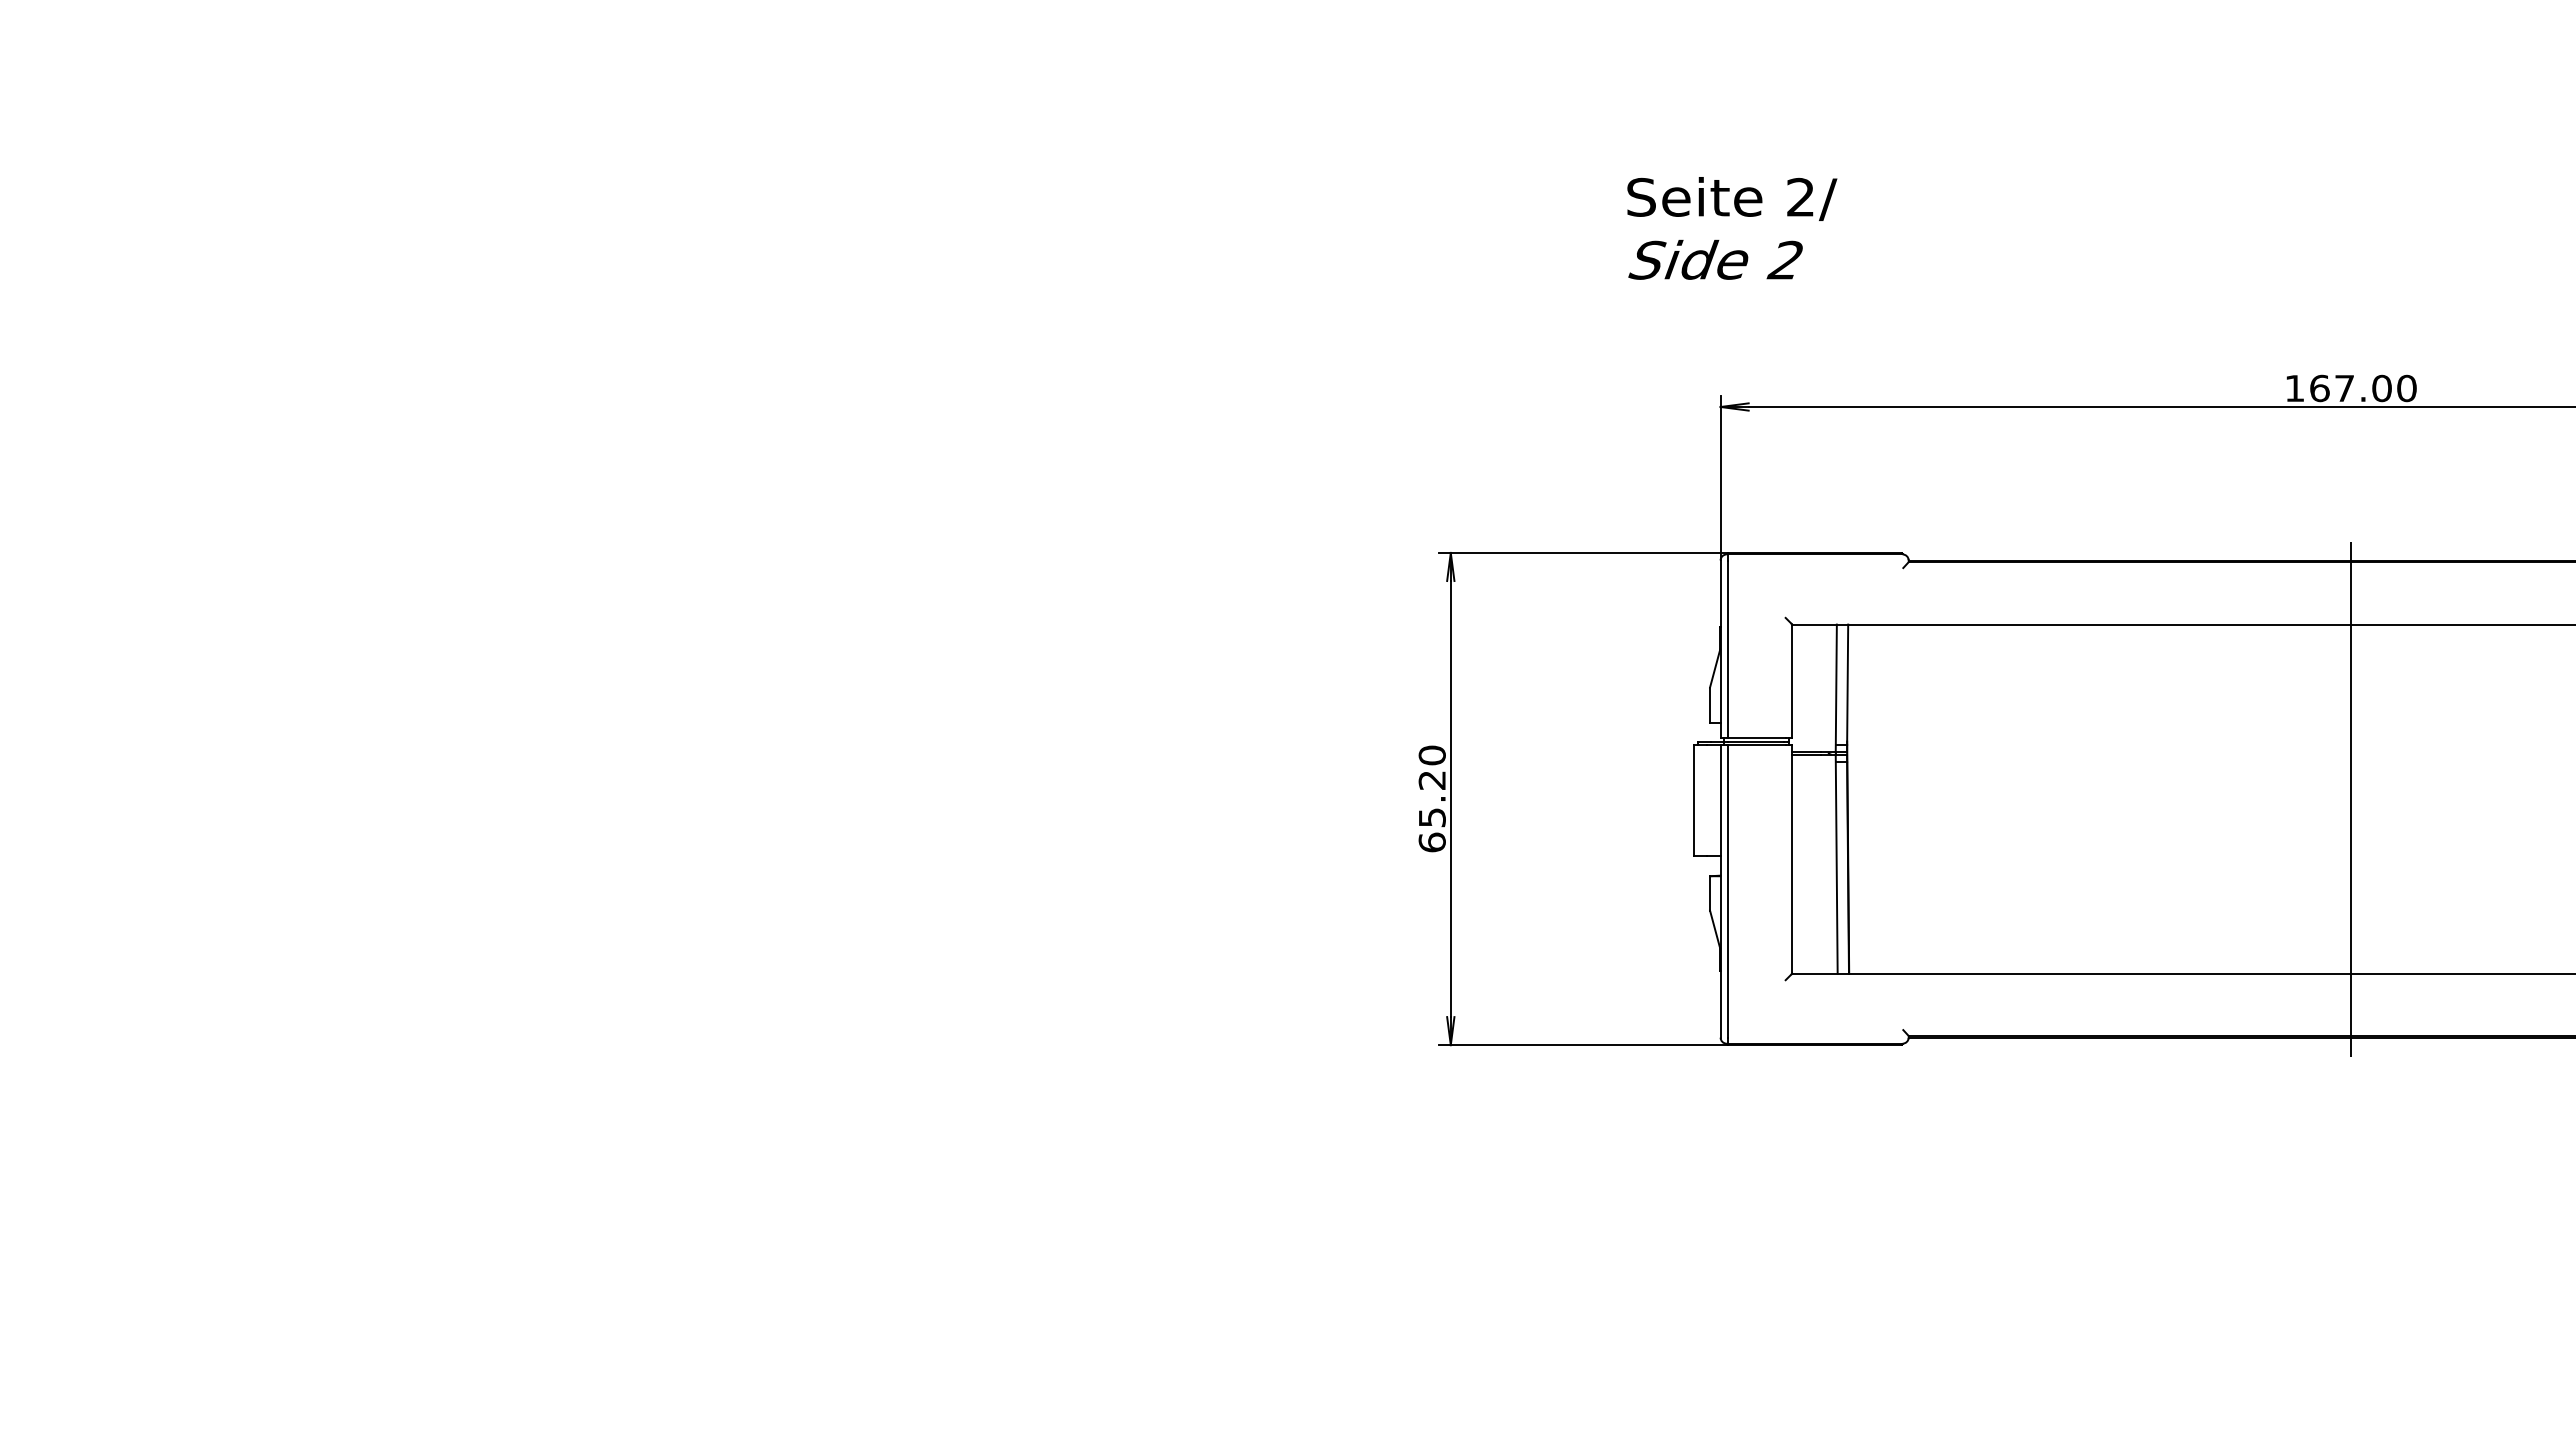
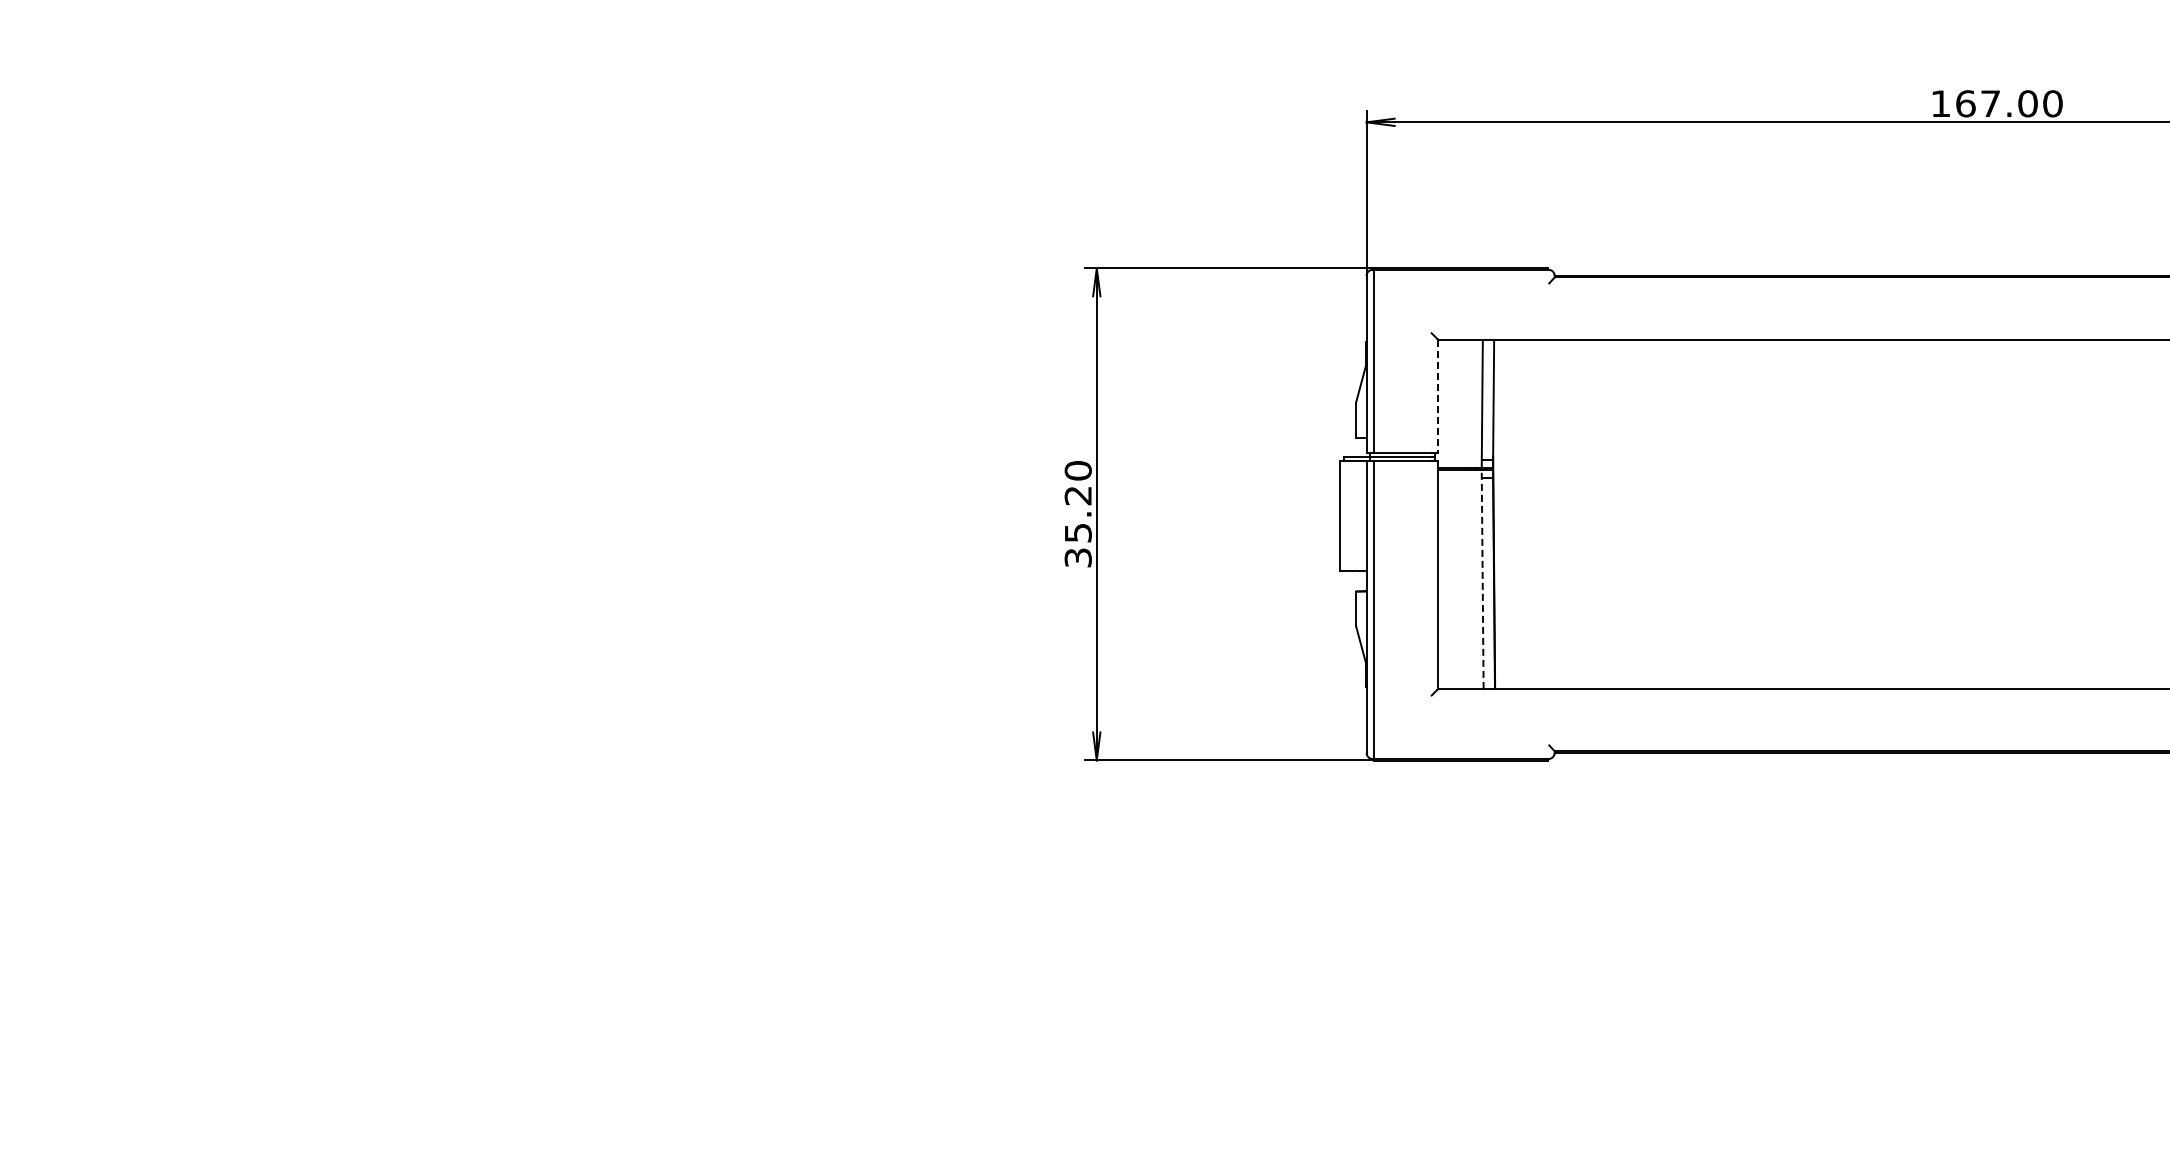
line: (1792, 681) -> (1438, 396), solid -> dashed
line: (2350, 798) -> (1996, 513), removed
text: (1431, 842) -> (1077, 557), 65.20 -> 35.20
line: (1836, 863) -> (1482, 578), solid -> dashed

